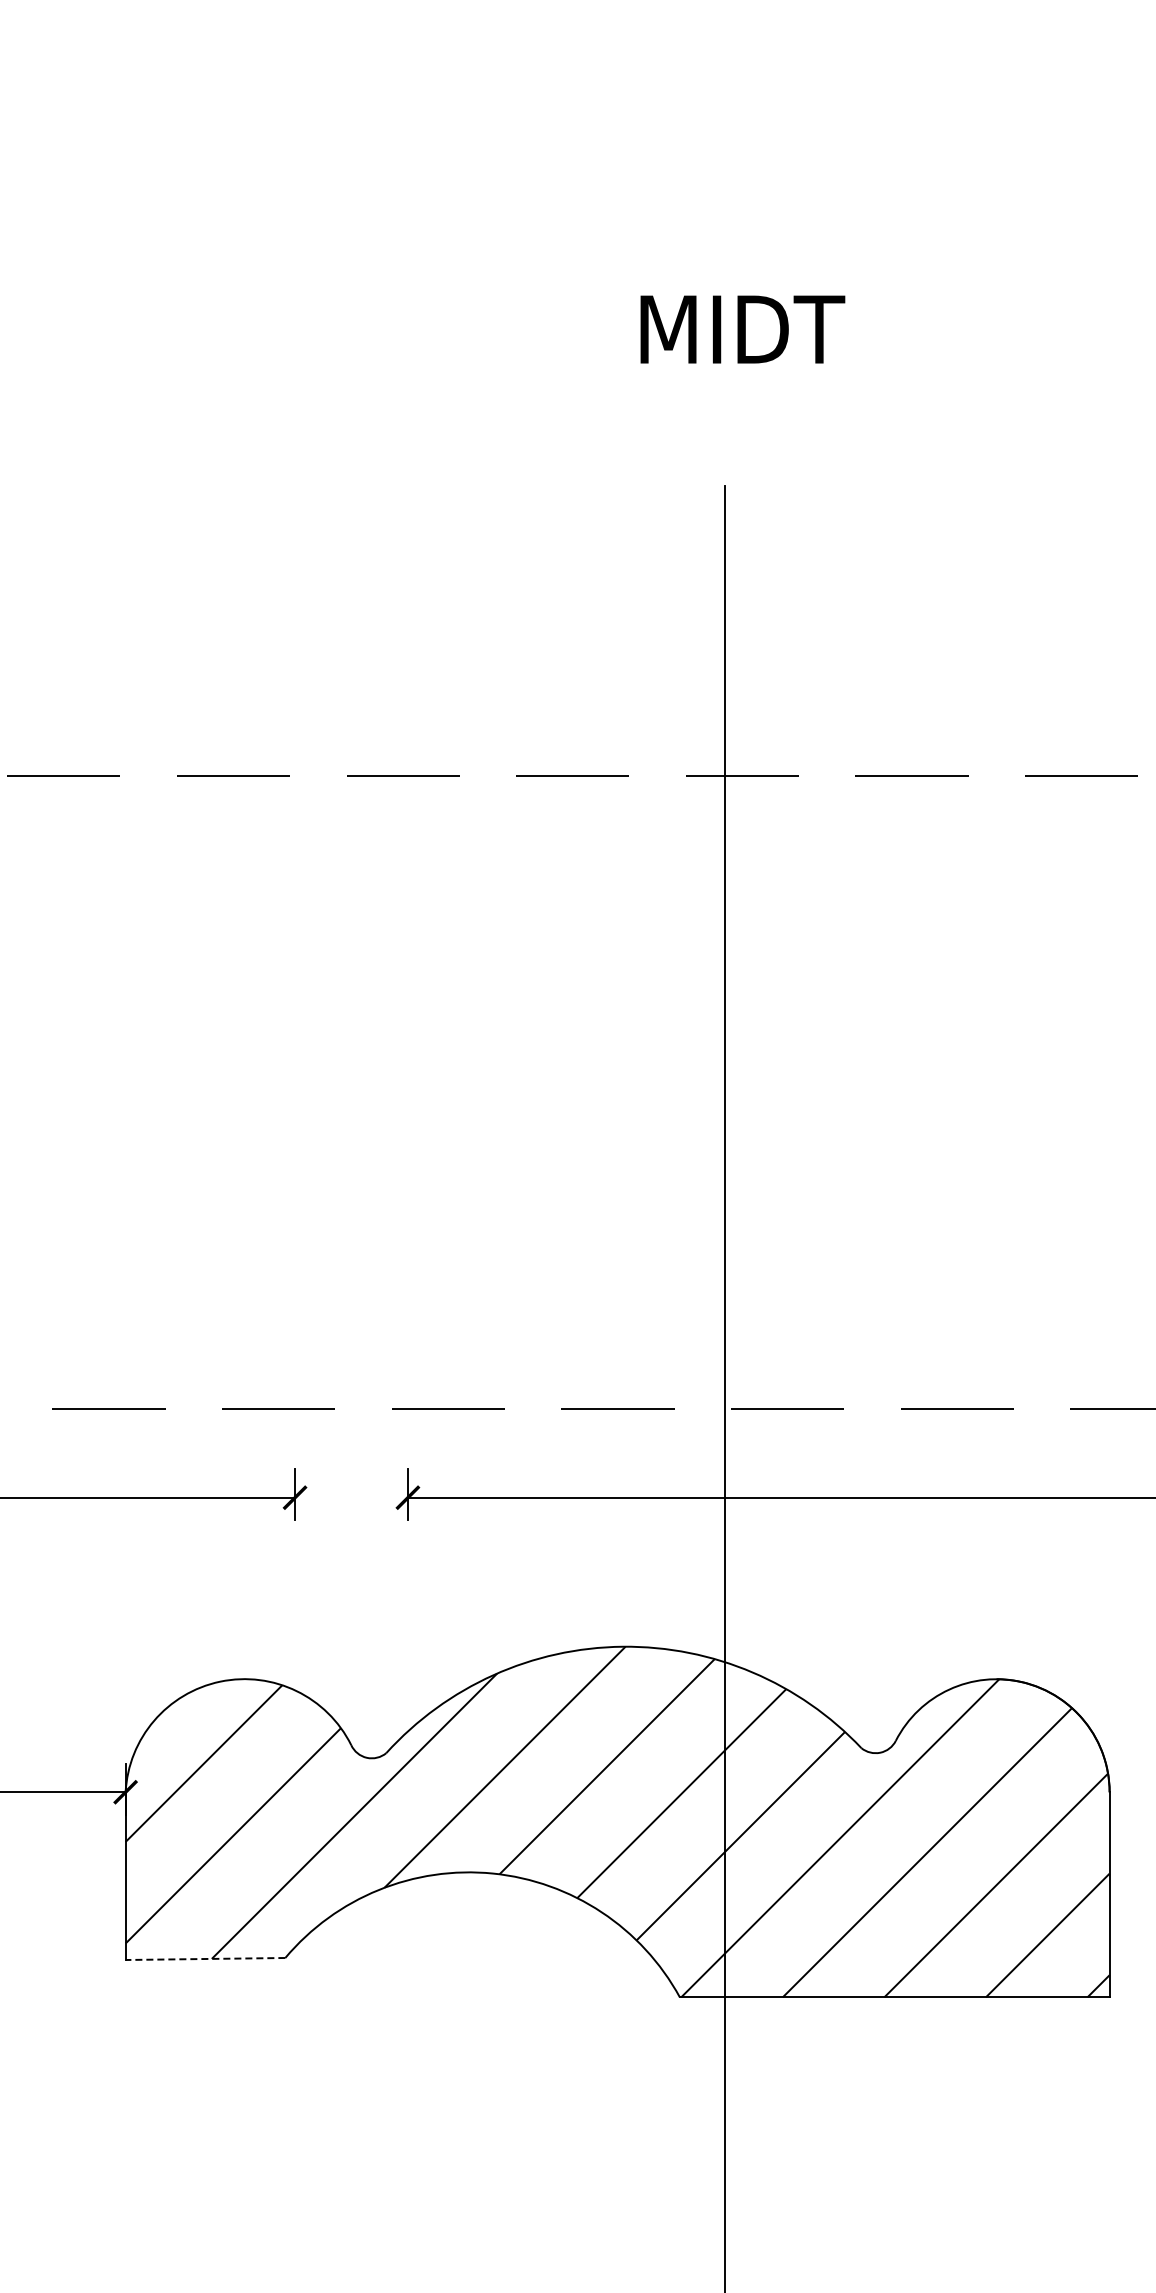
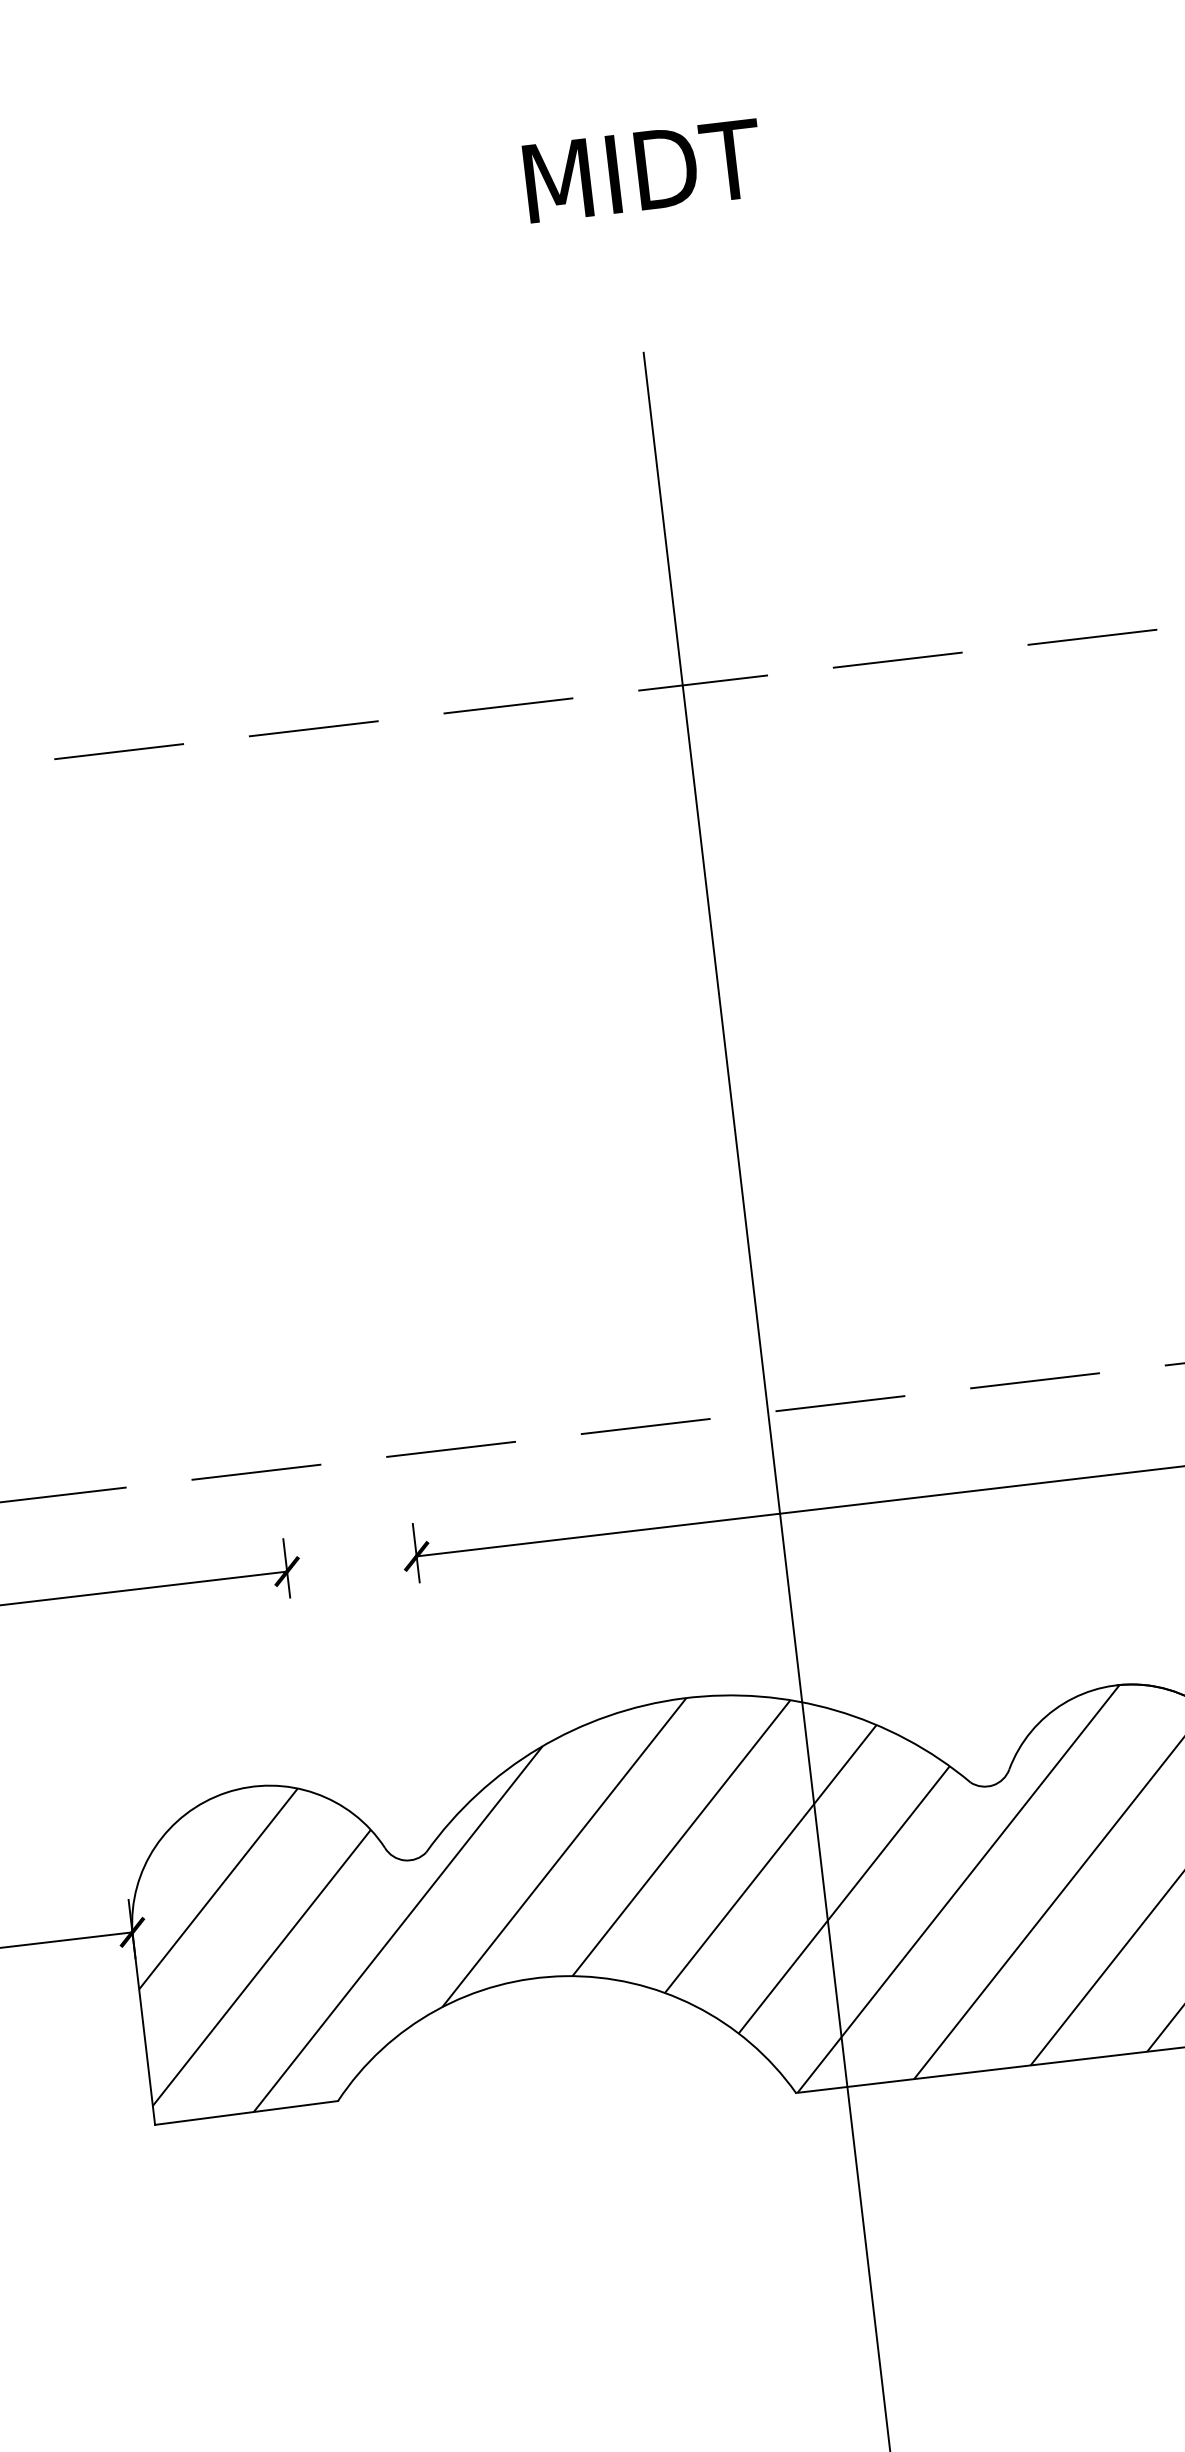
line: (205, 1959) -> (246, 2113), dashed -> solid

